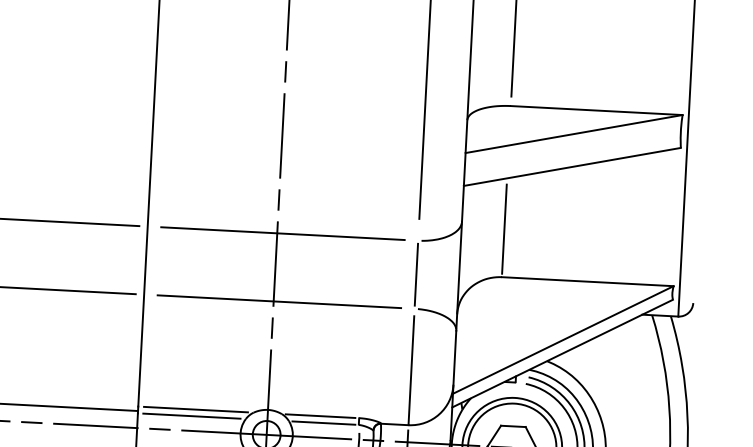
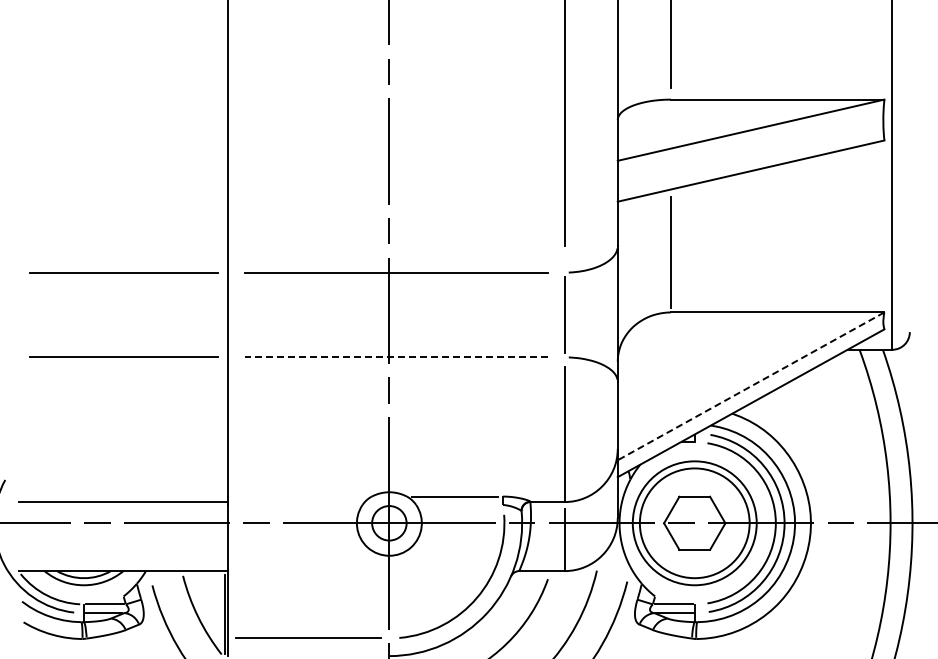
line: (278, 301) -> (395, 357), solid -> dashed
line: (562, 340) -> (750, 386), solid -> dashed
line: (195, 409) -> (299, 496), removed
line: (191, 415) -> (294, 504), removed
line: (323, 422) -> (459, 504), removed

